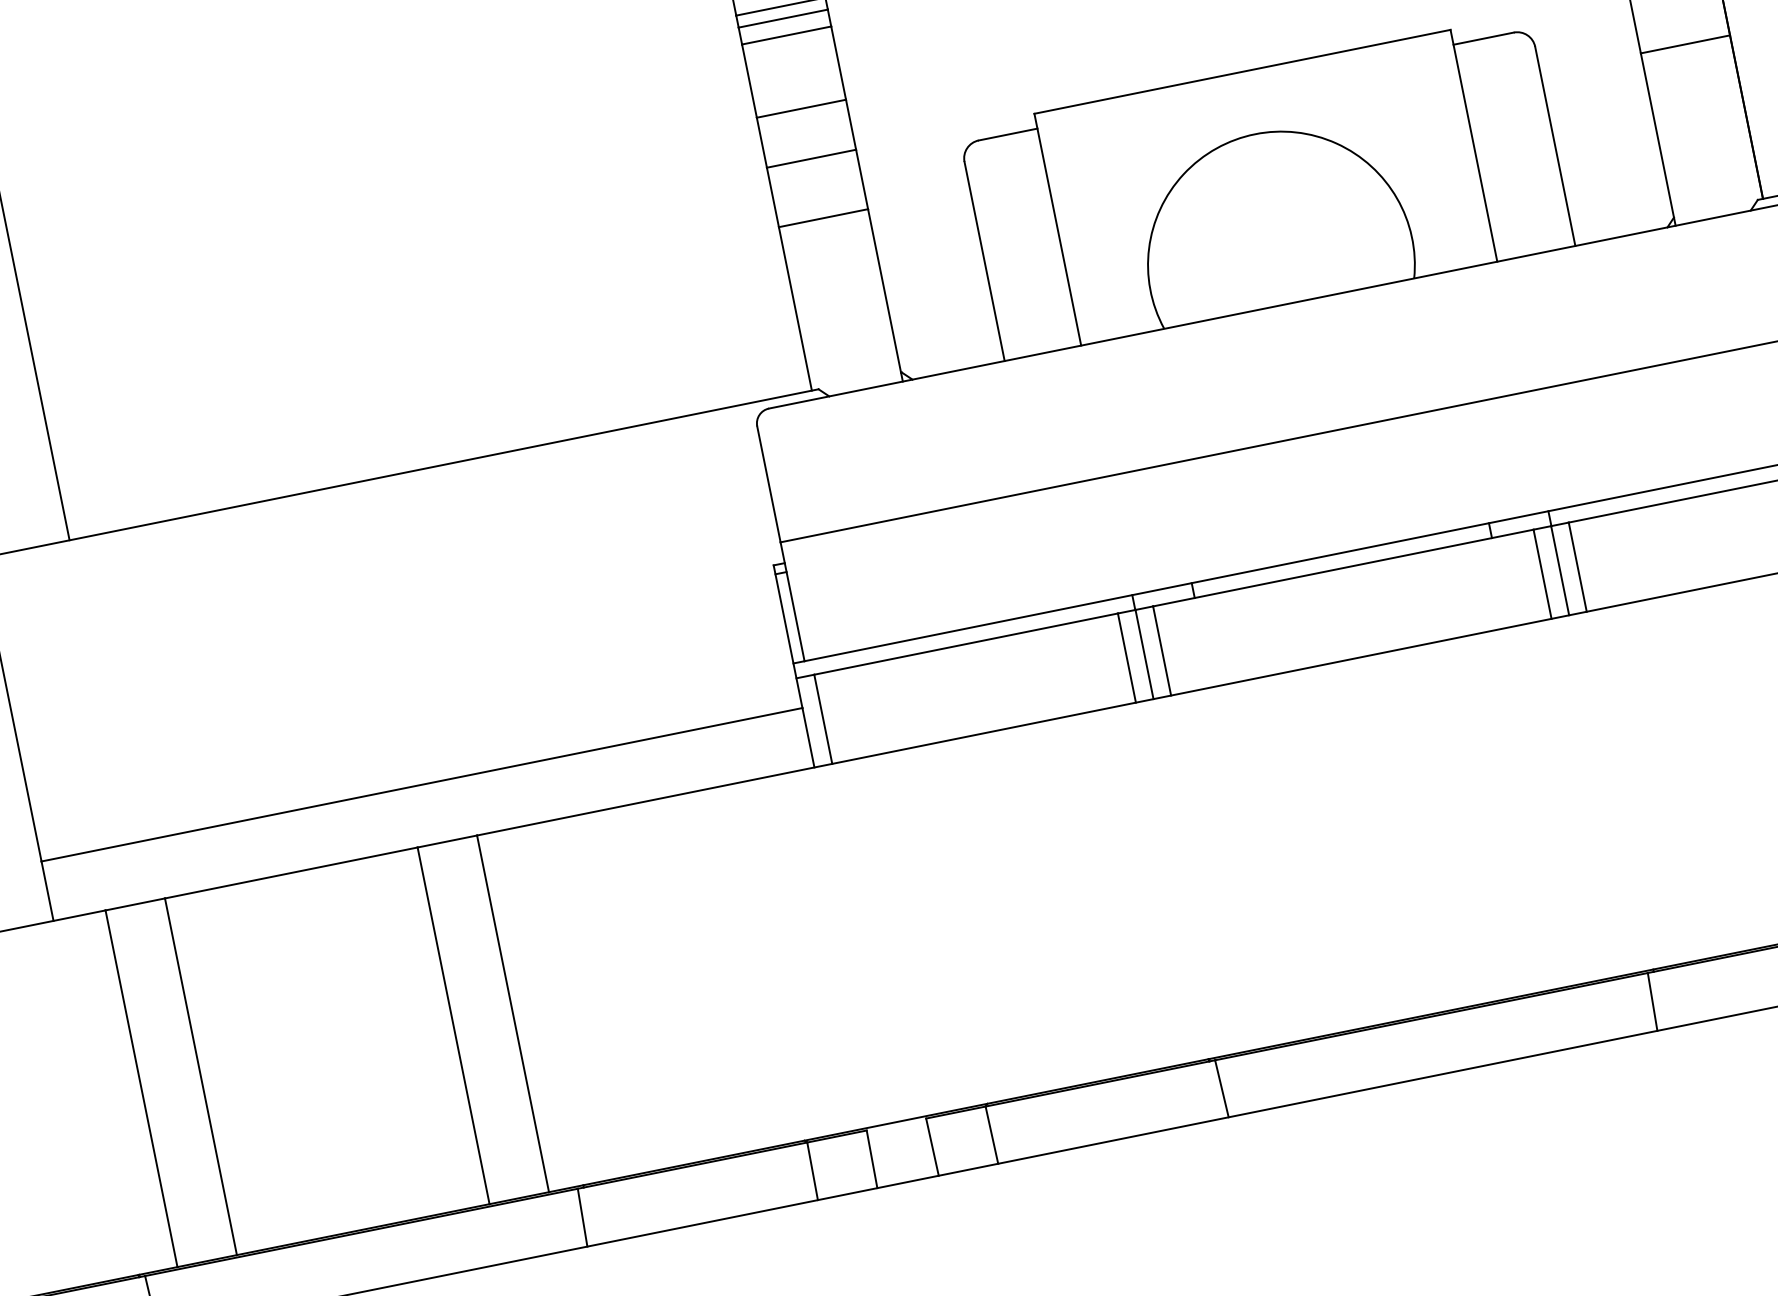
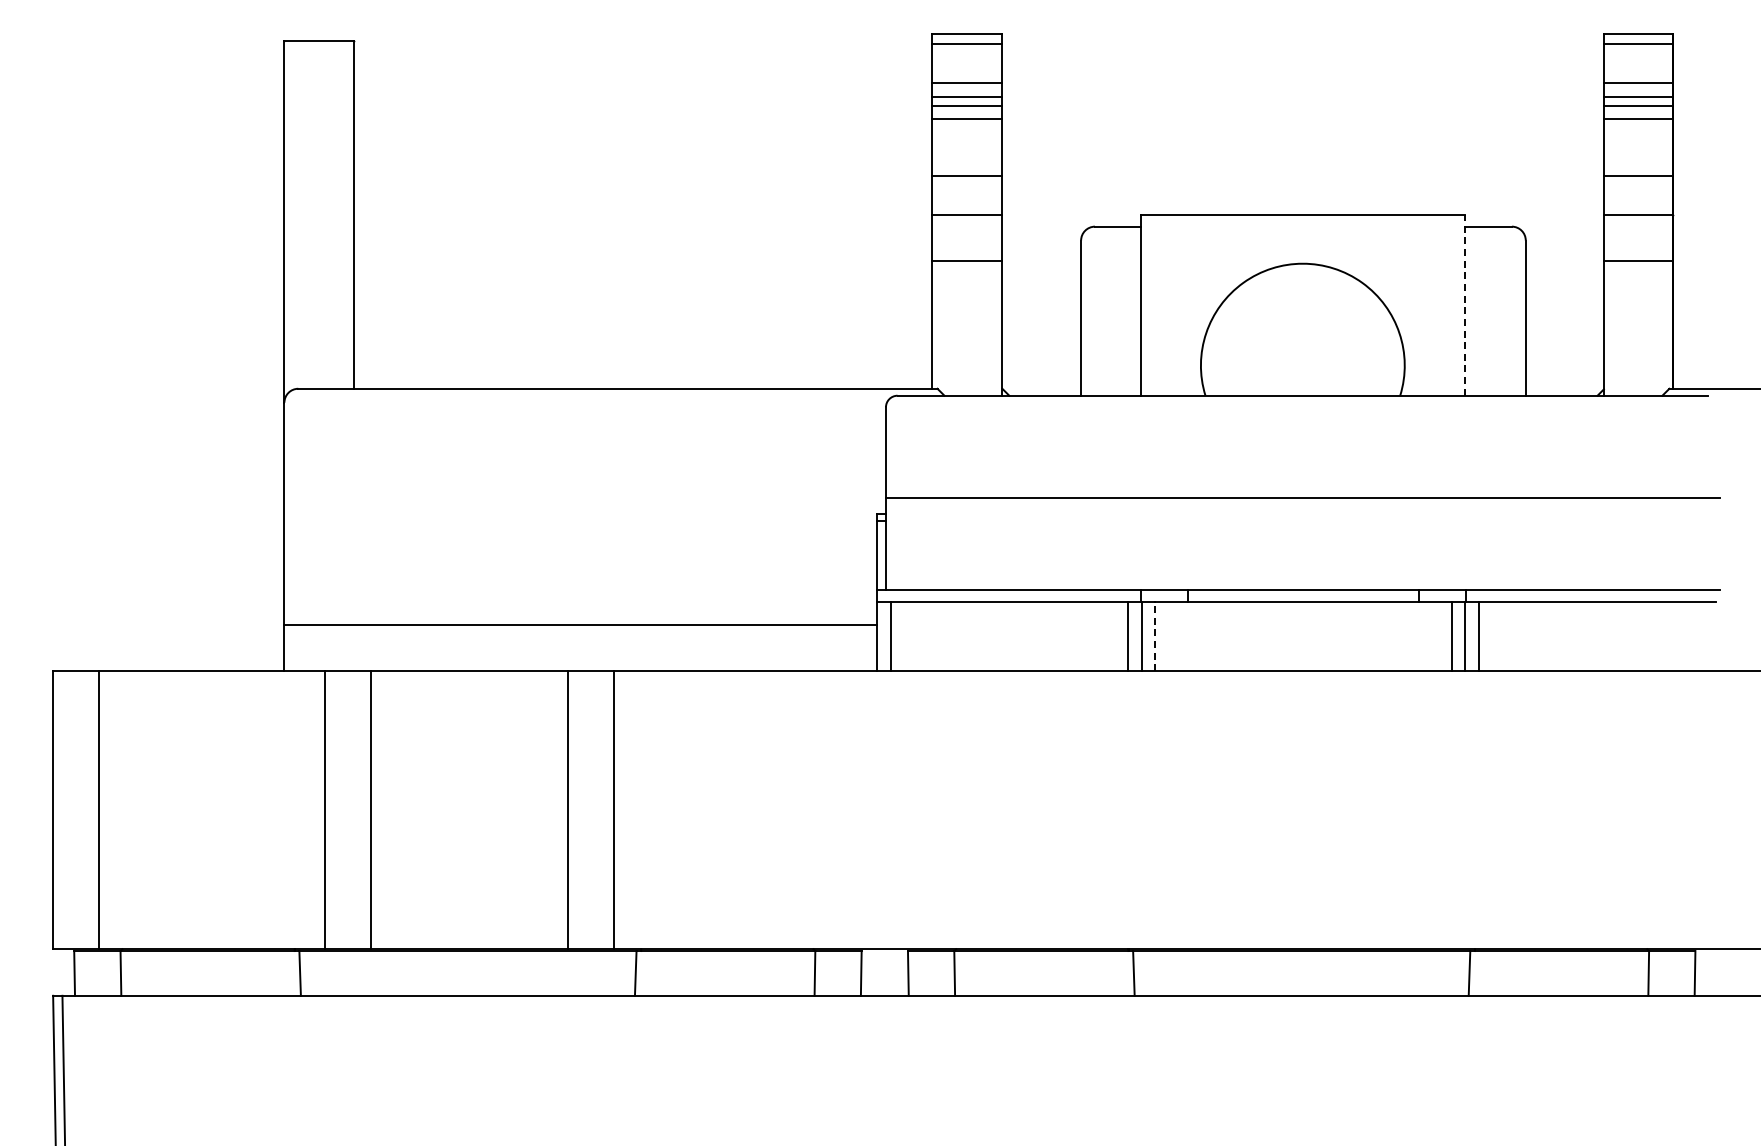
line: (1473, 144) -> (1464, 304), solid -> dashed
line: (1162, 650) -> (1155, 636), solid -> dashed

